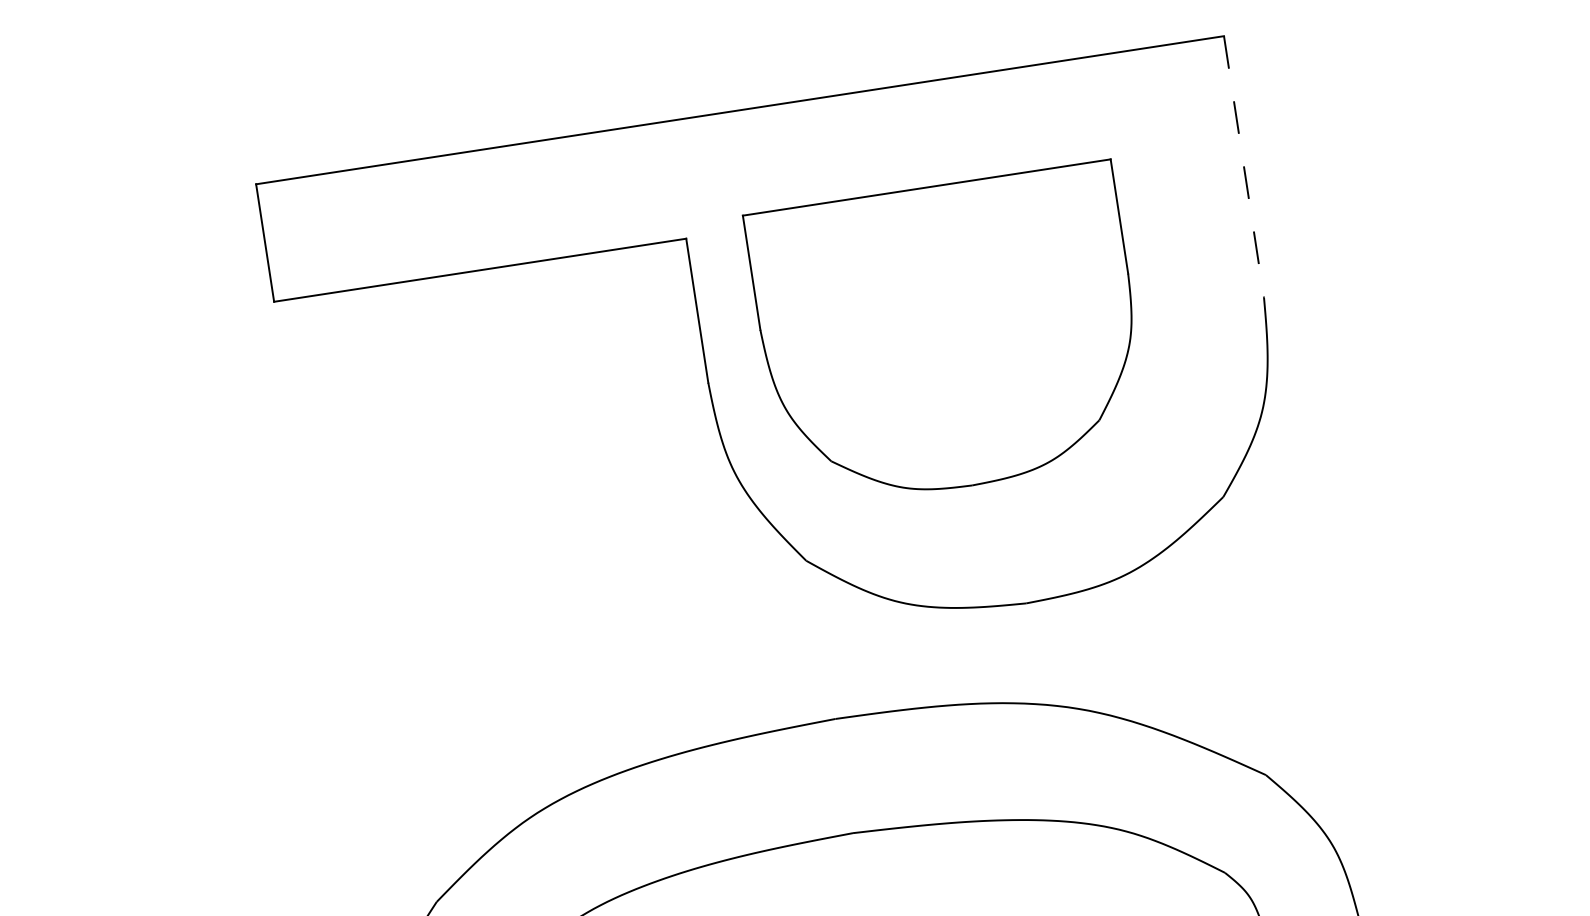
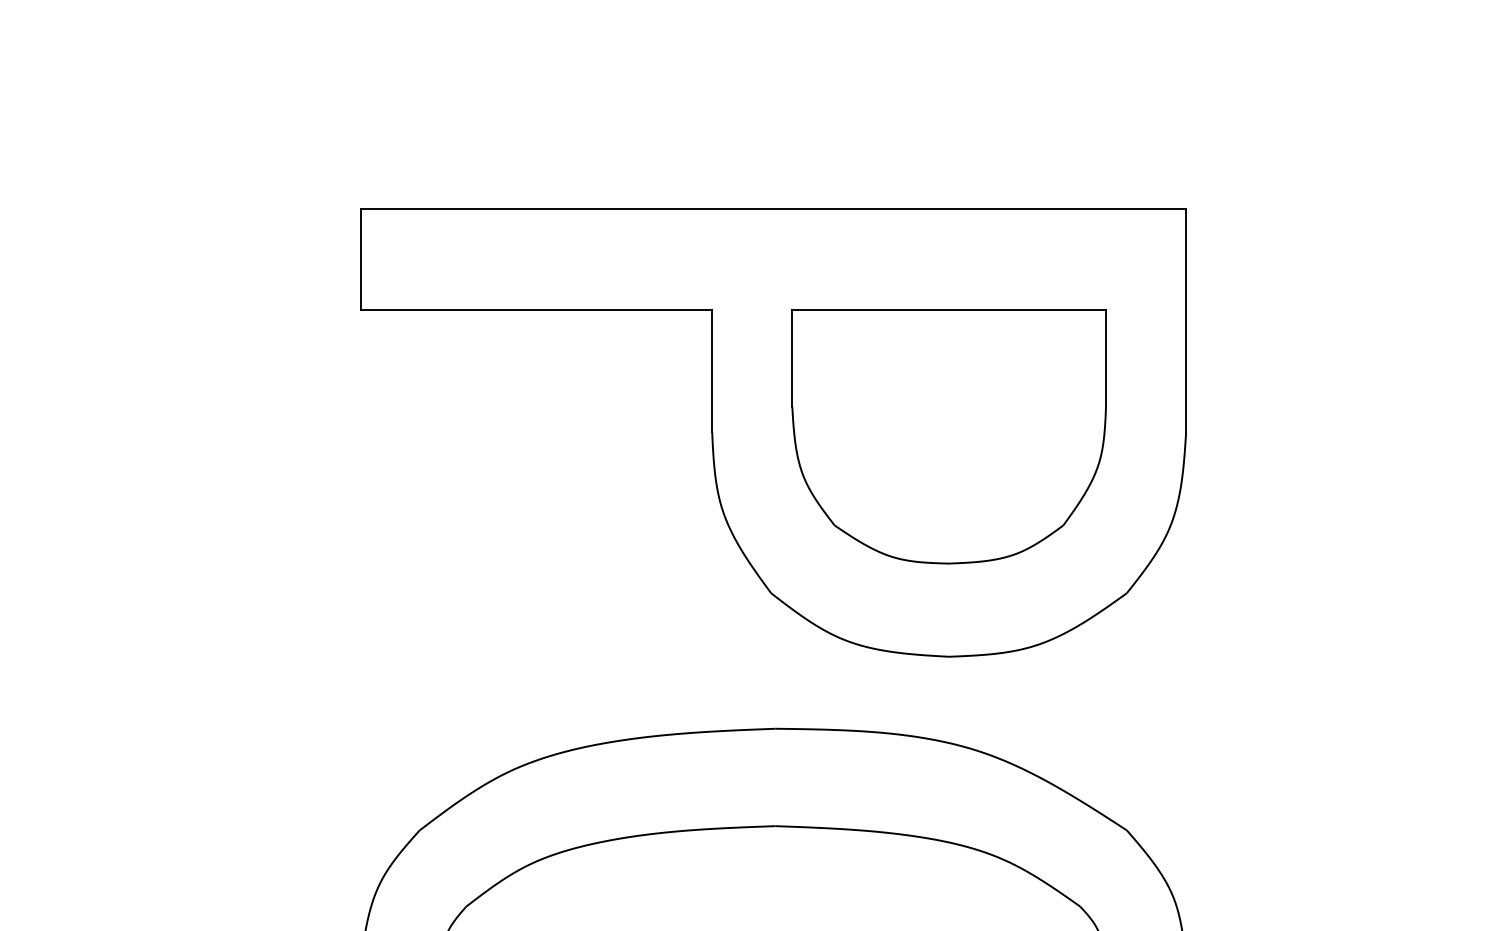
line: (1244, 166) -> (1186, 320), dashed -> solid
part: (948, 336) -> (948, 436), moved

